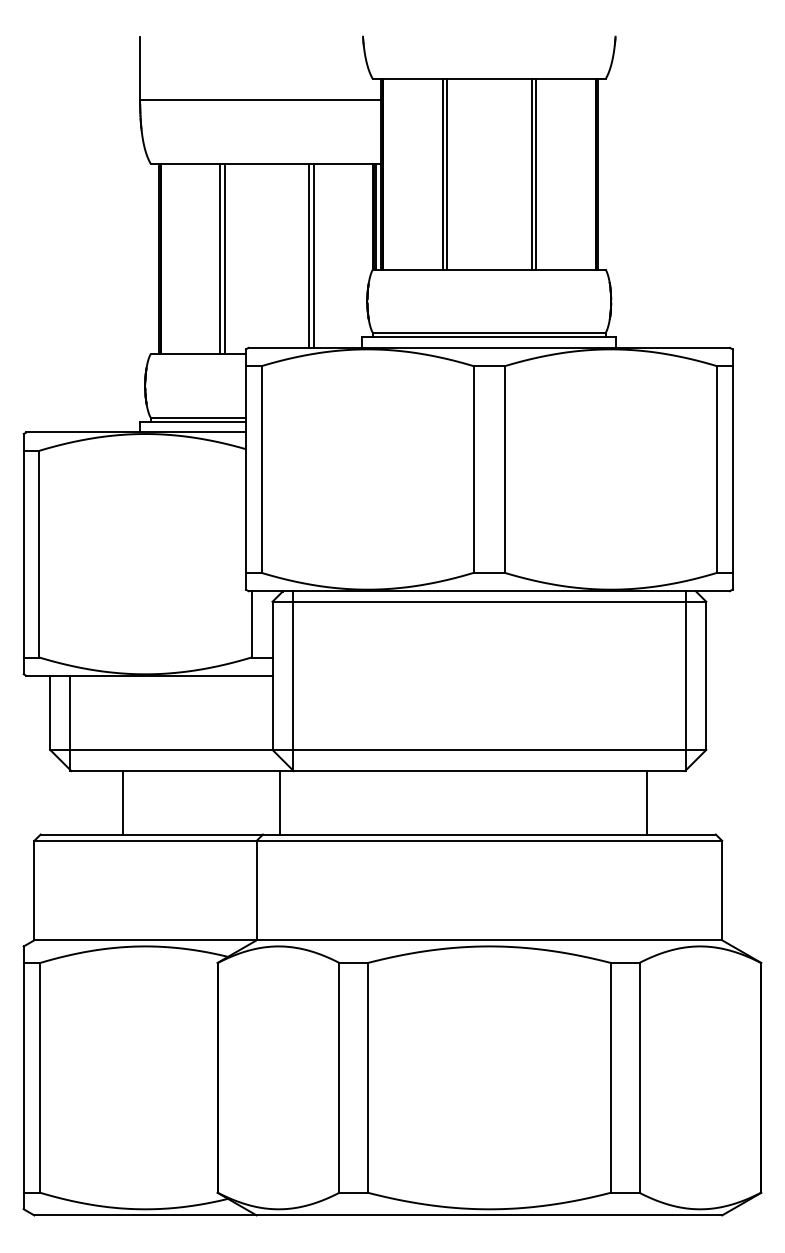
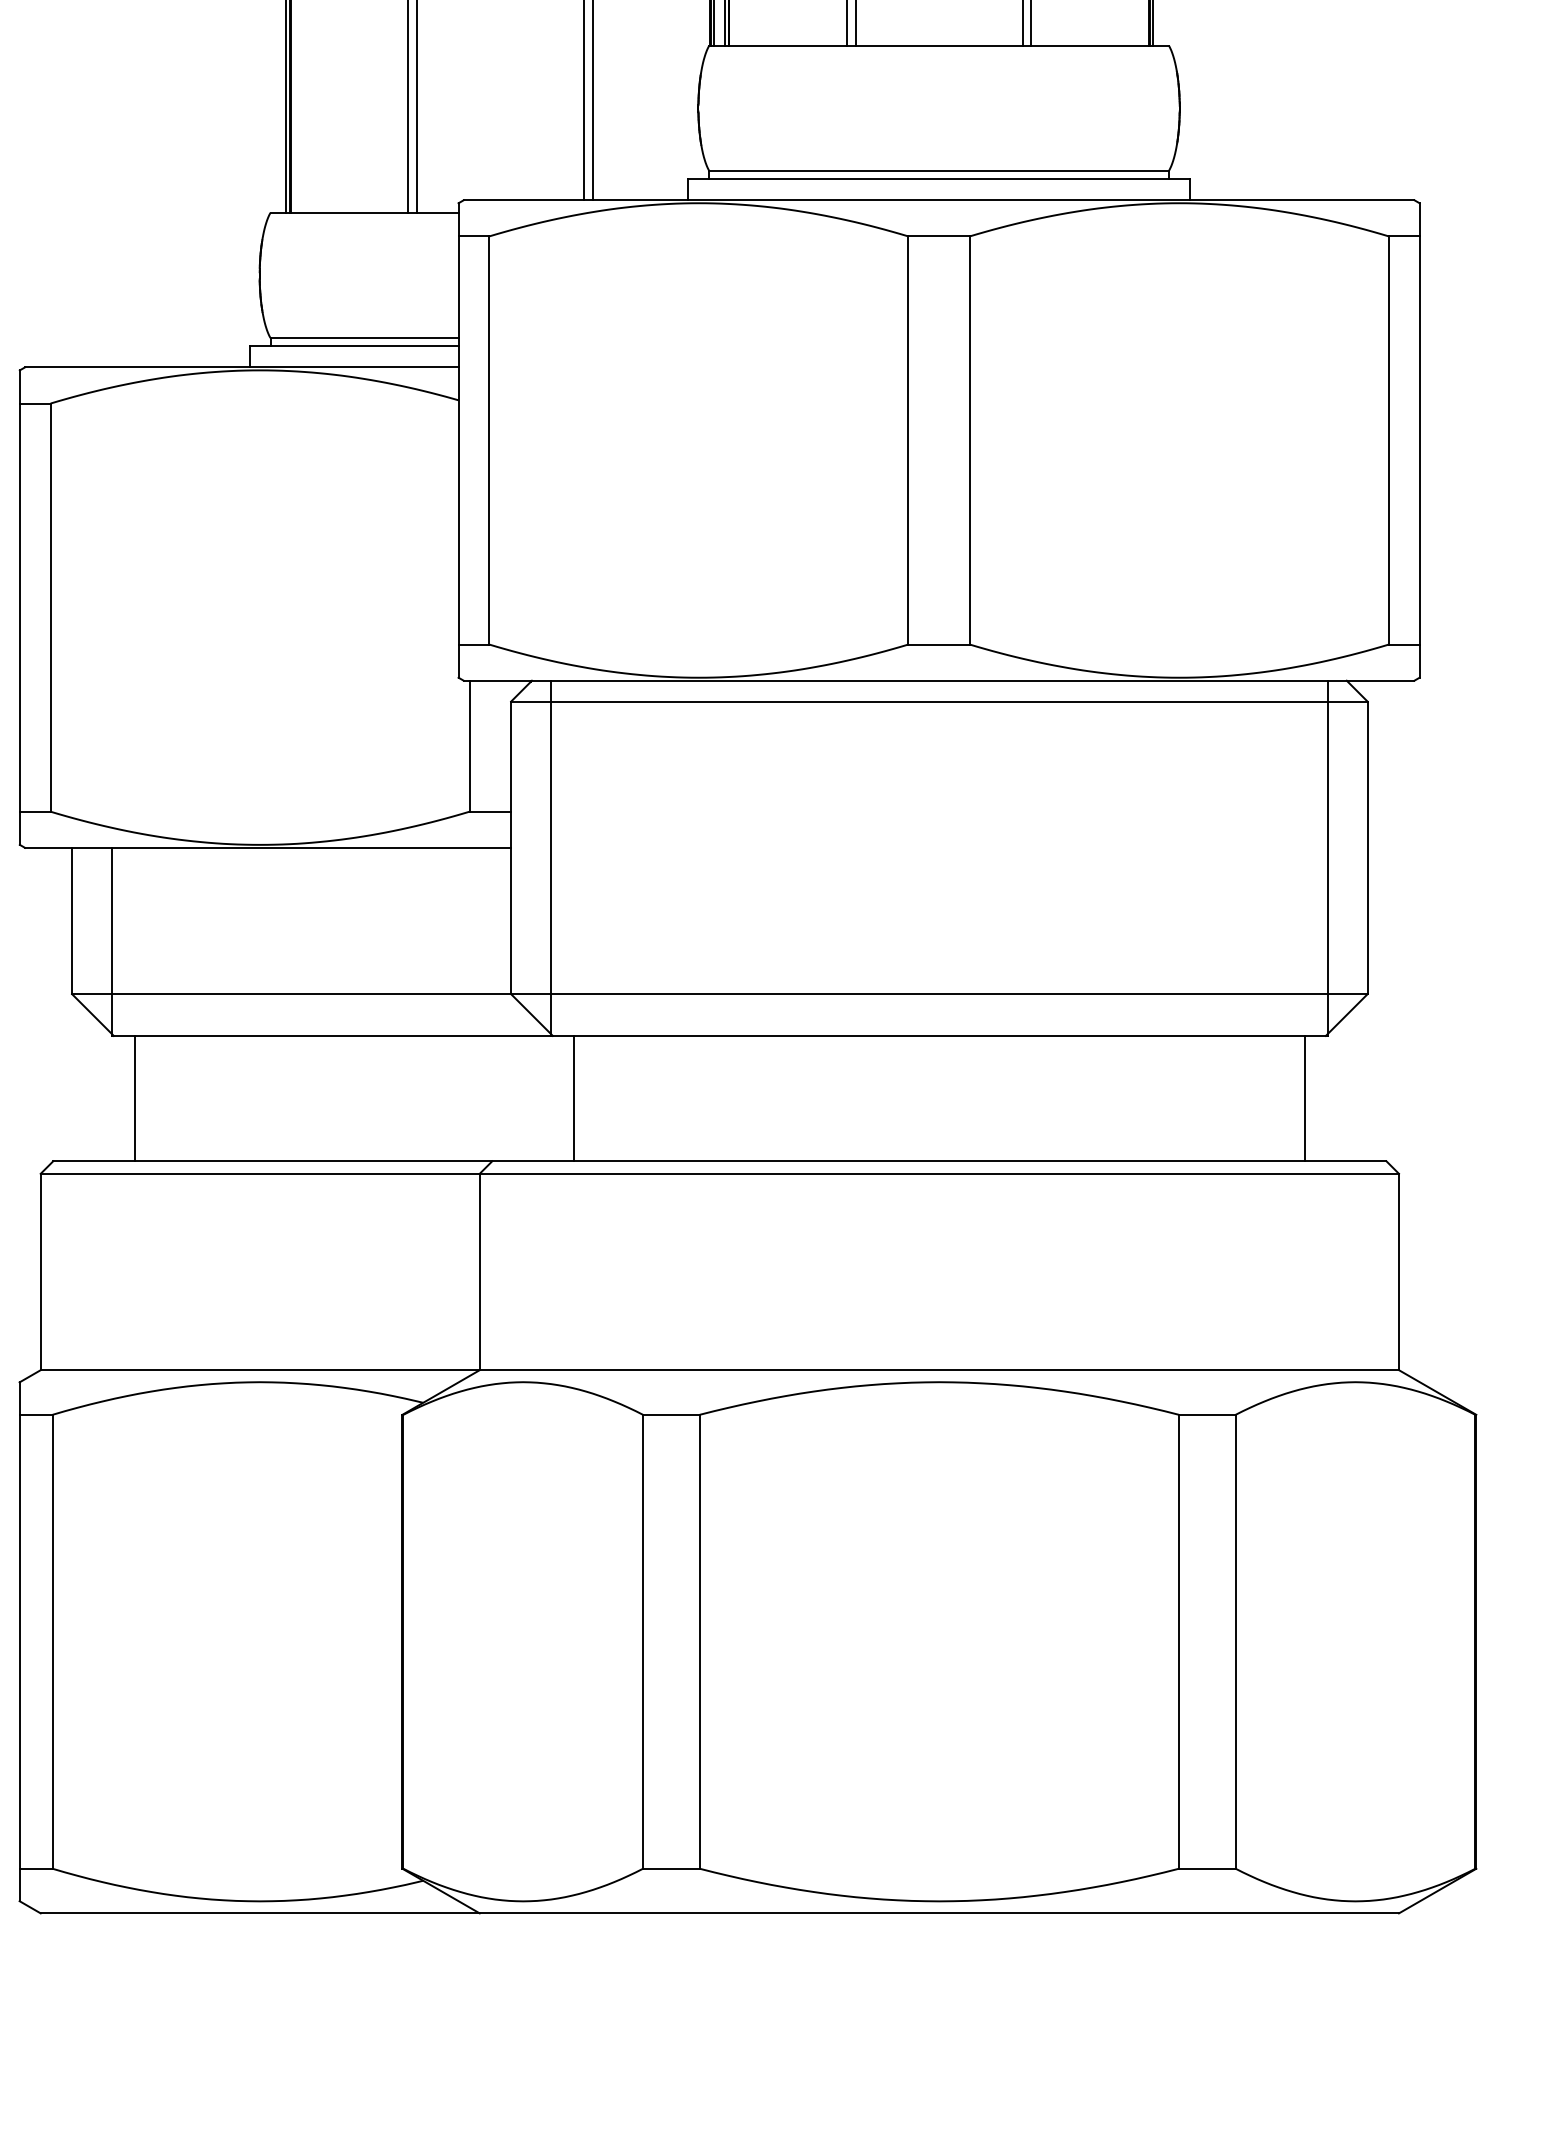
line: (122, 802) -> (133, 1098), moved
line: (280, 802) -> (574, 1098), moved
line: (646, 802) -> (1304, 1098), moved

